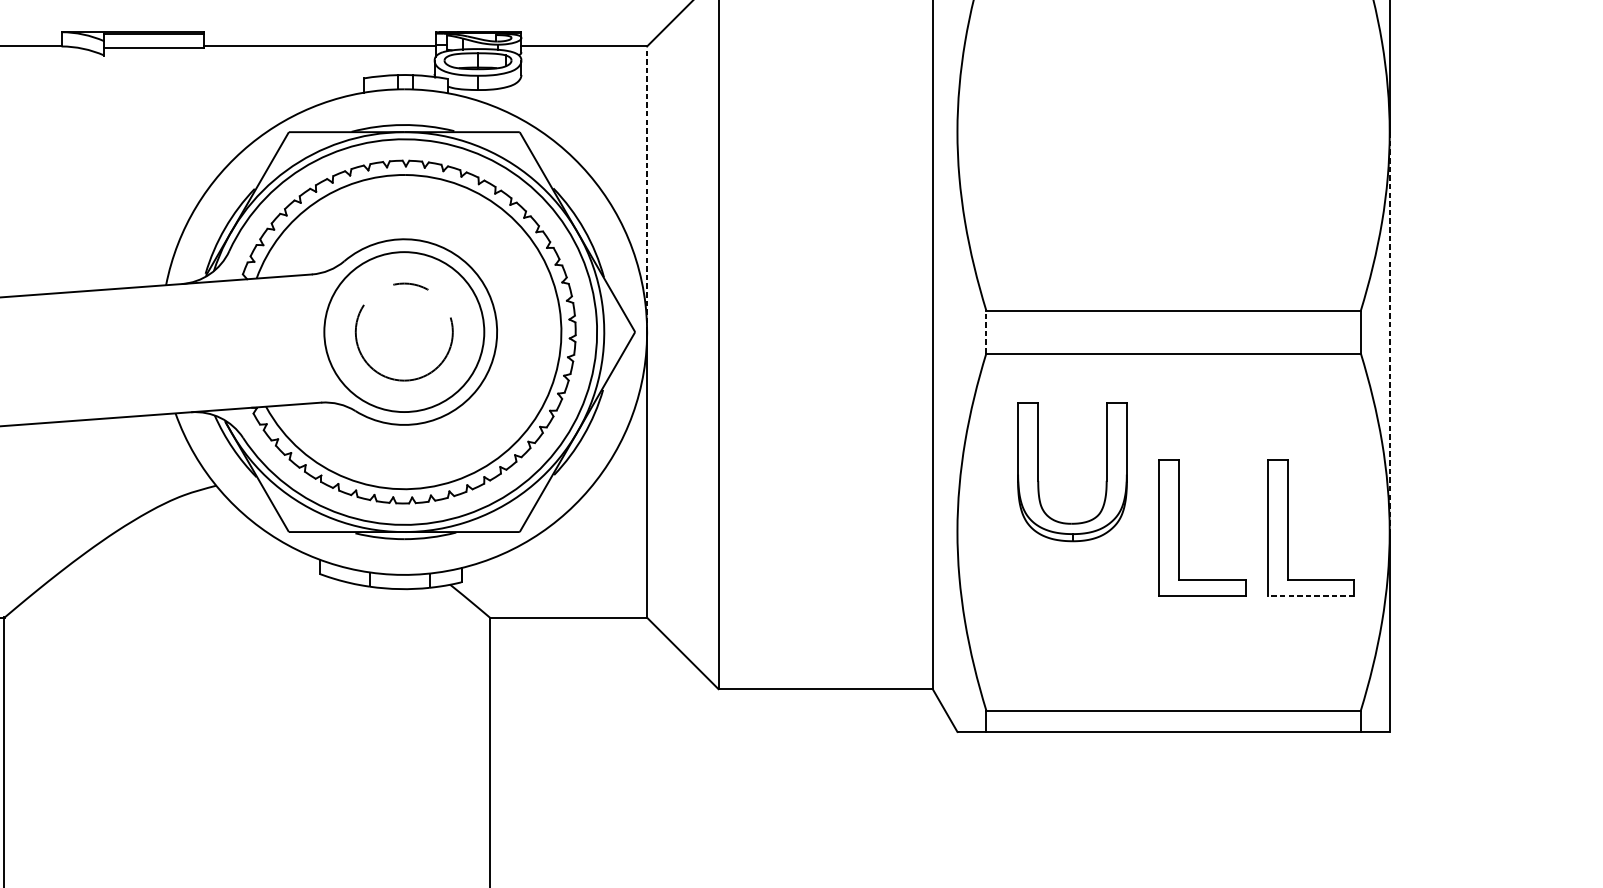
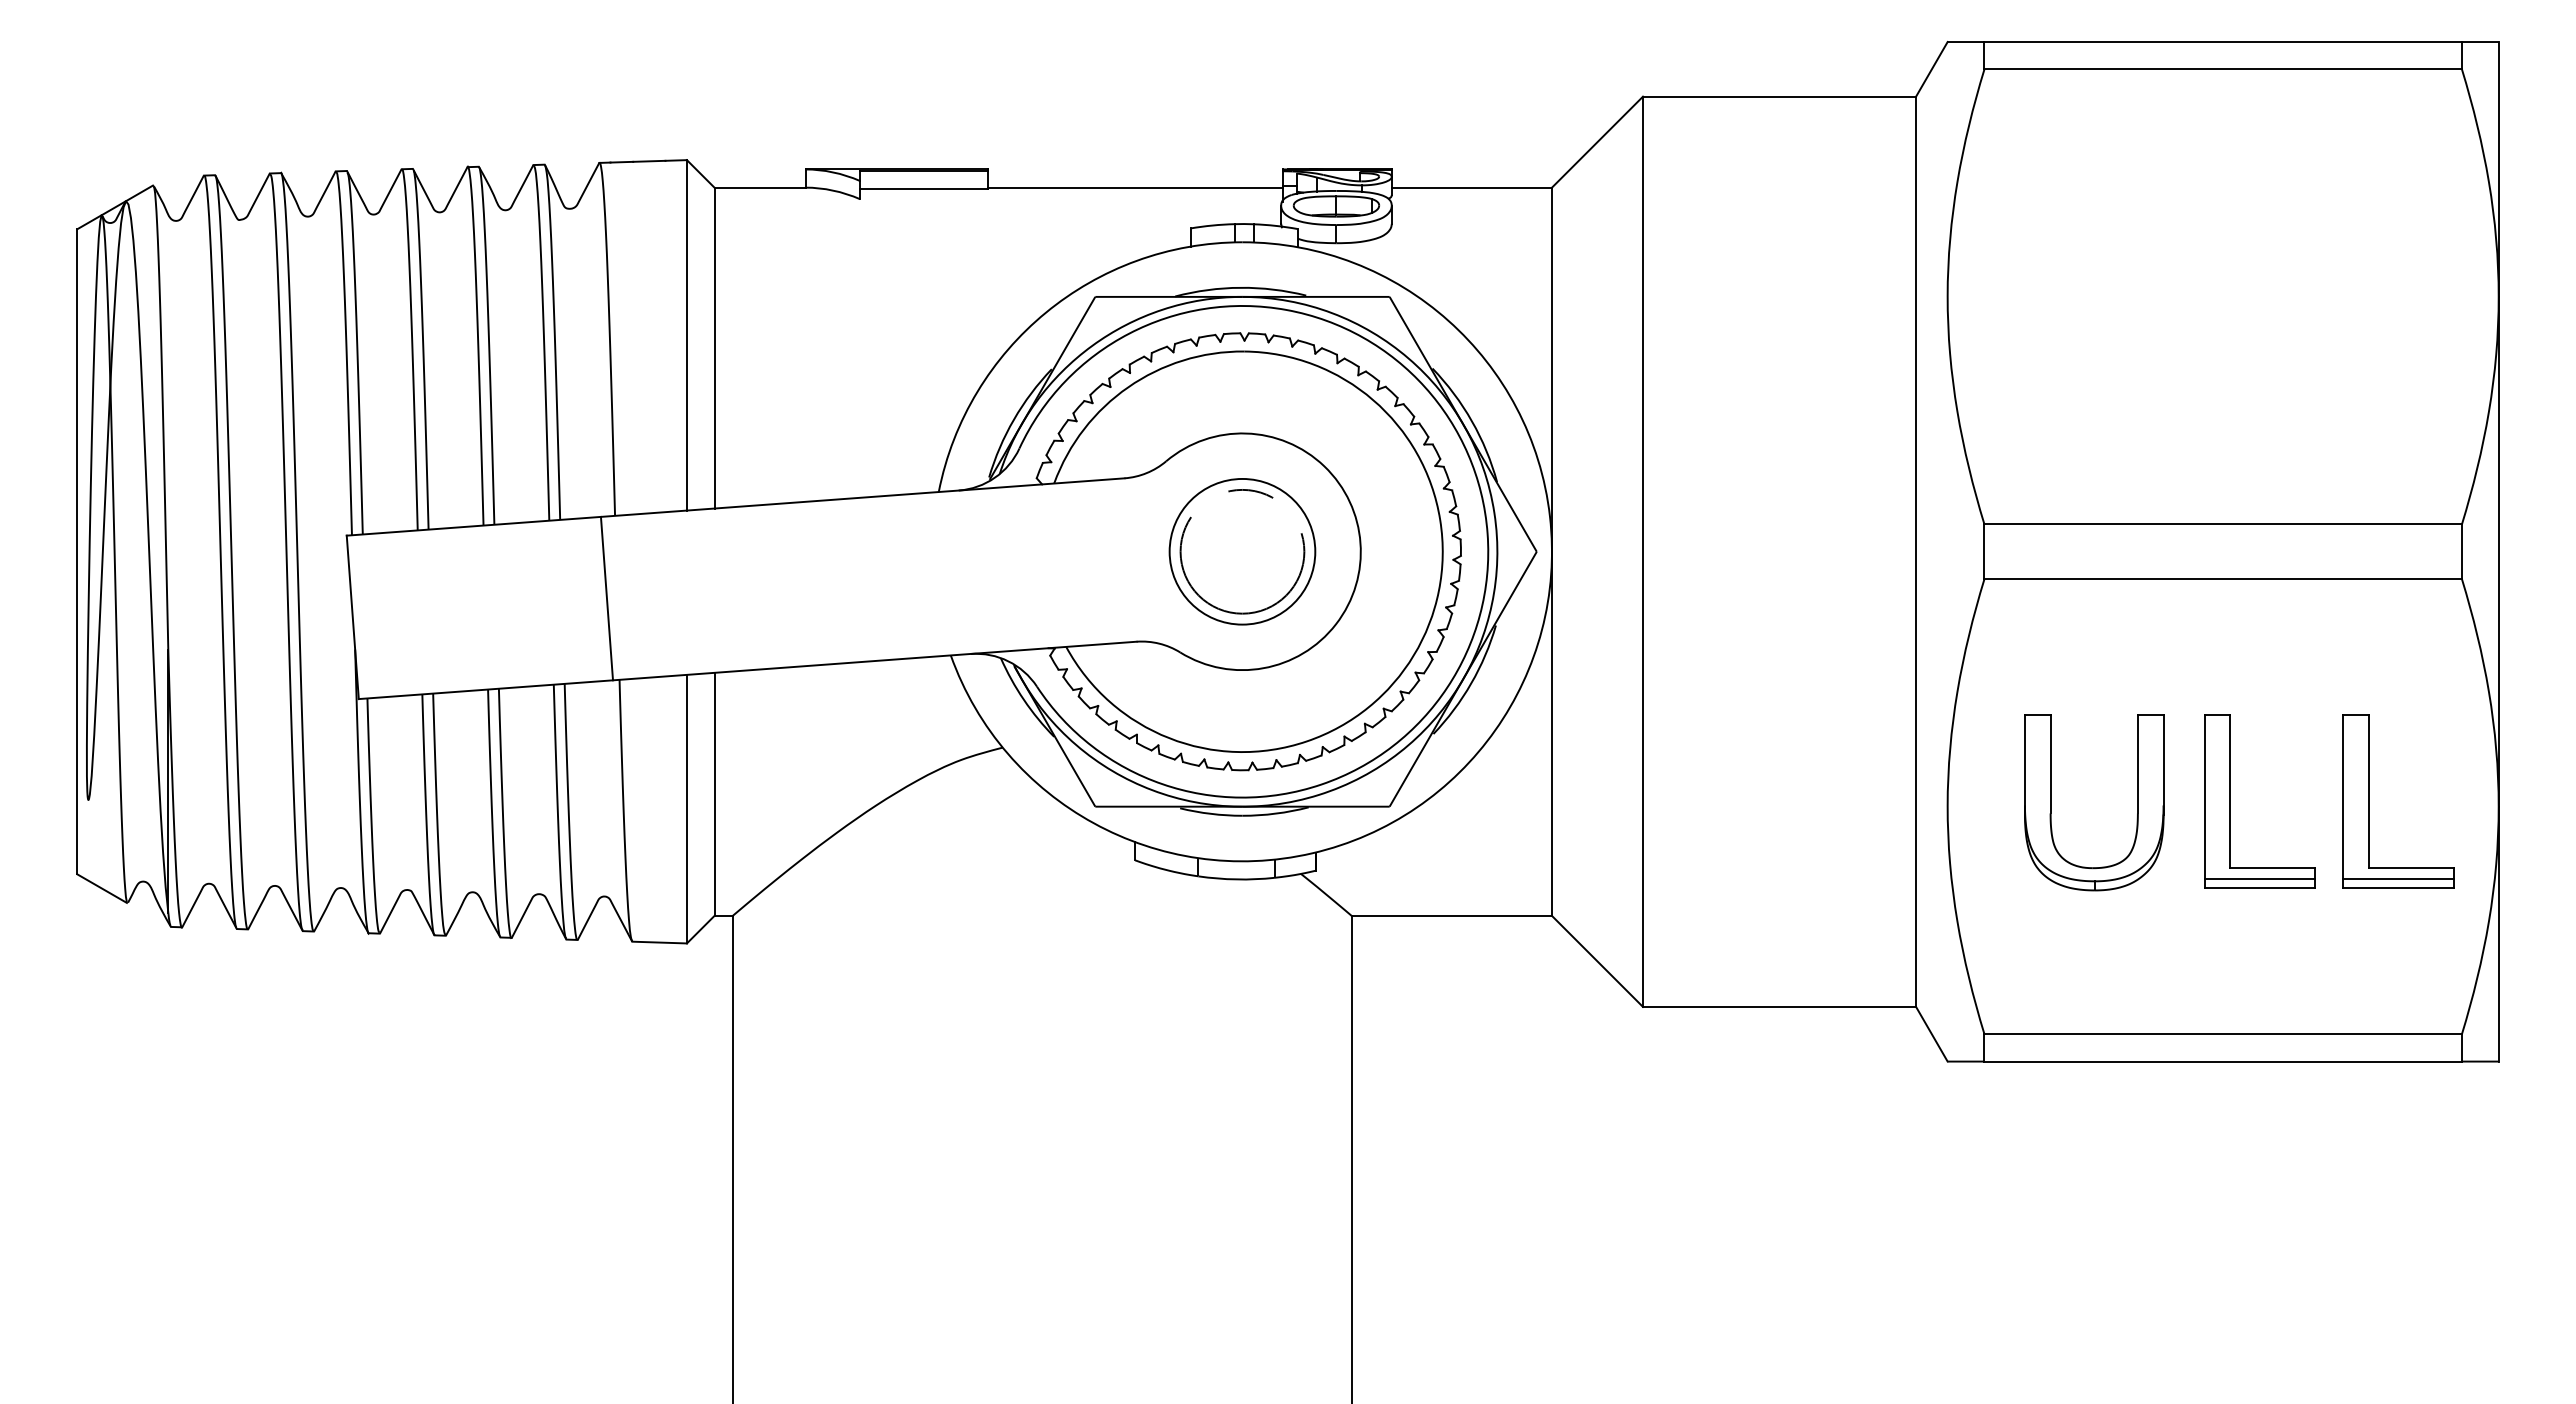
line: (646, 189) -> (1551, 369), dashed -> solid
circle: (404, 331) -> (1242, 551), size x0.71
line: (986, 331) -> (1984, 551), dashed -> solid
line: (1389, 331) -> (2498, 551), dashed -> solid
part: (1038, 472) -> (2051, 802), moved
line: (1202, 589) -> (2259, 879), added
line: (1311, 589) -> (2398, 879), added
line: (1311, 596) -> (2398, 888), dashed -> solid

